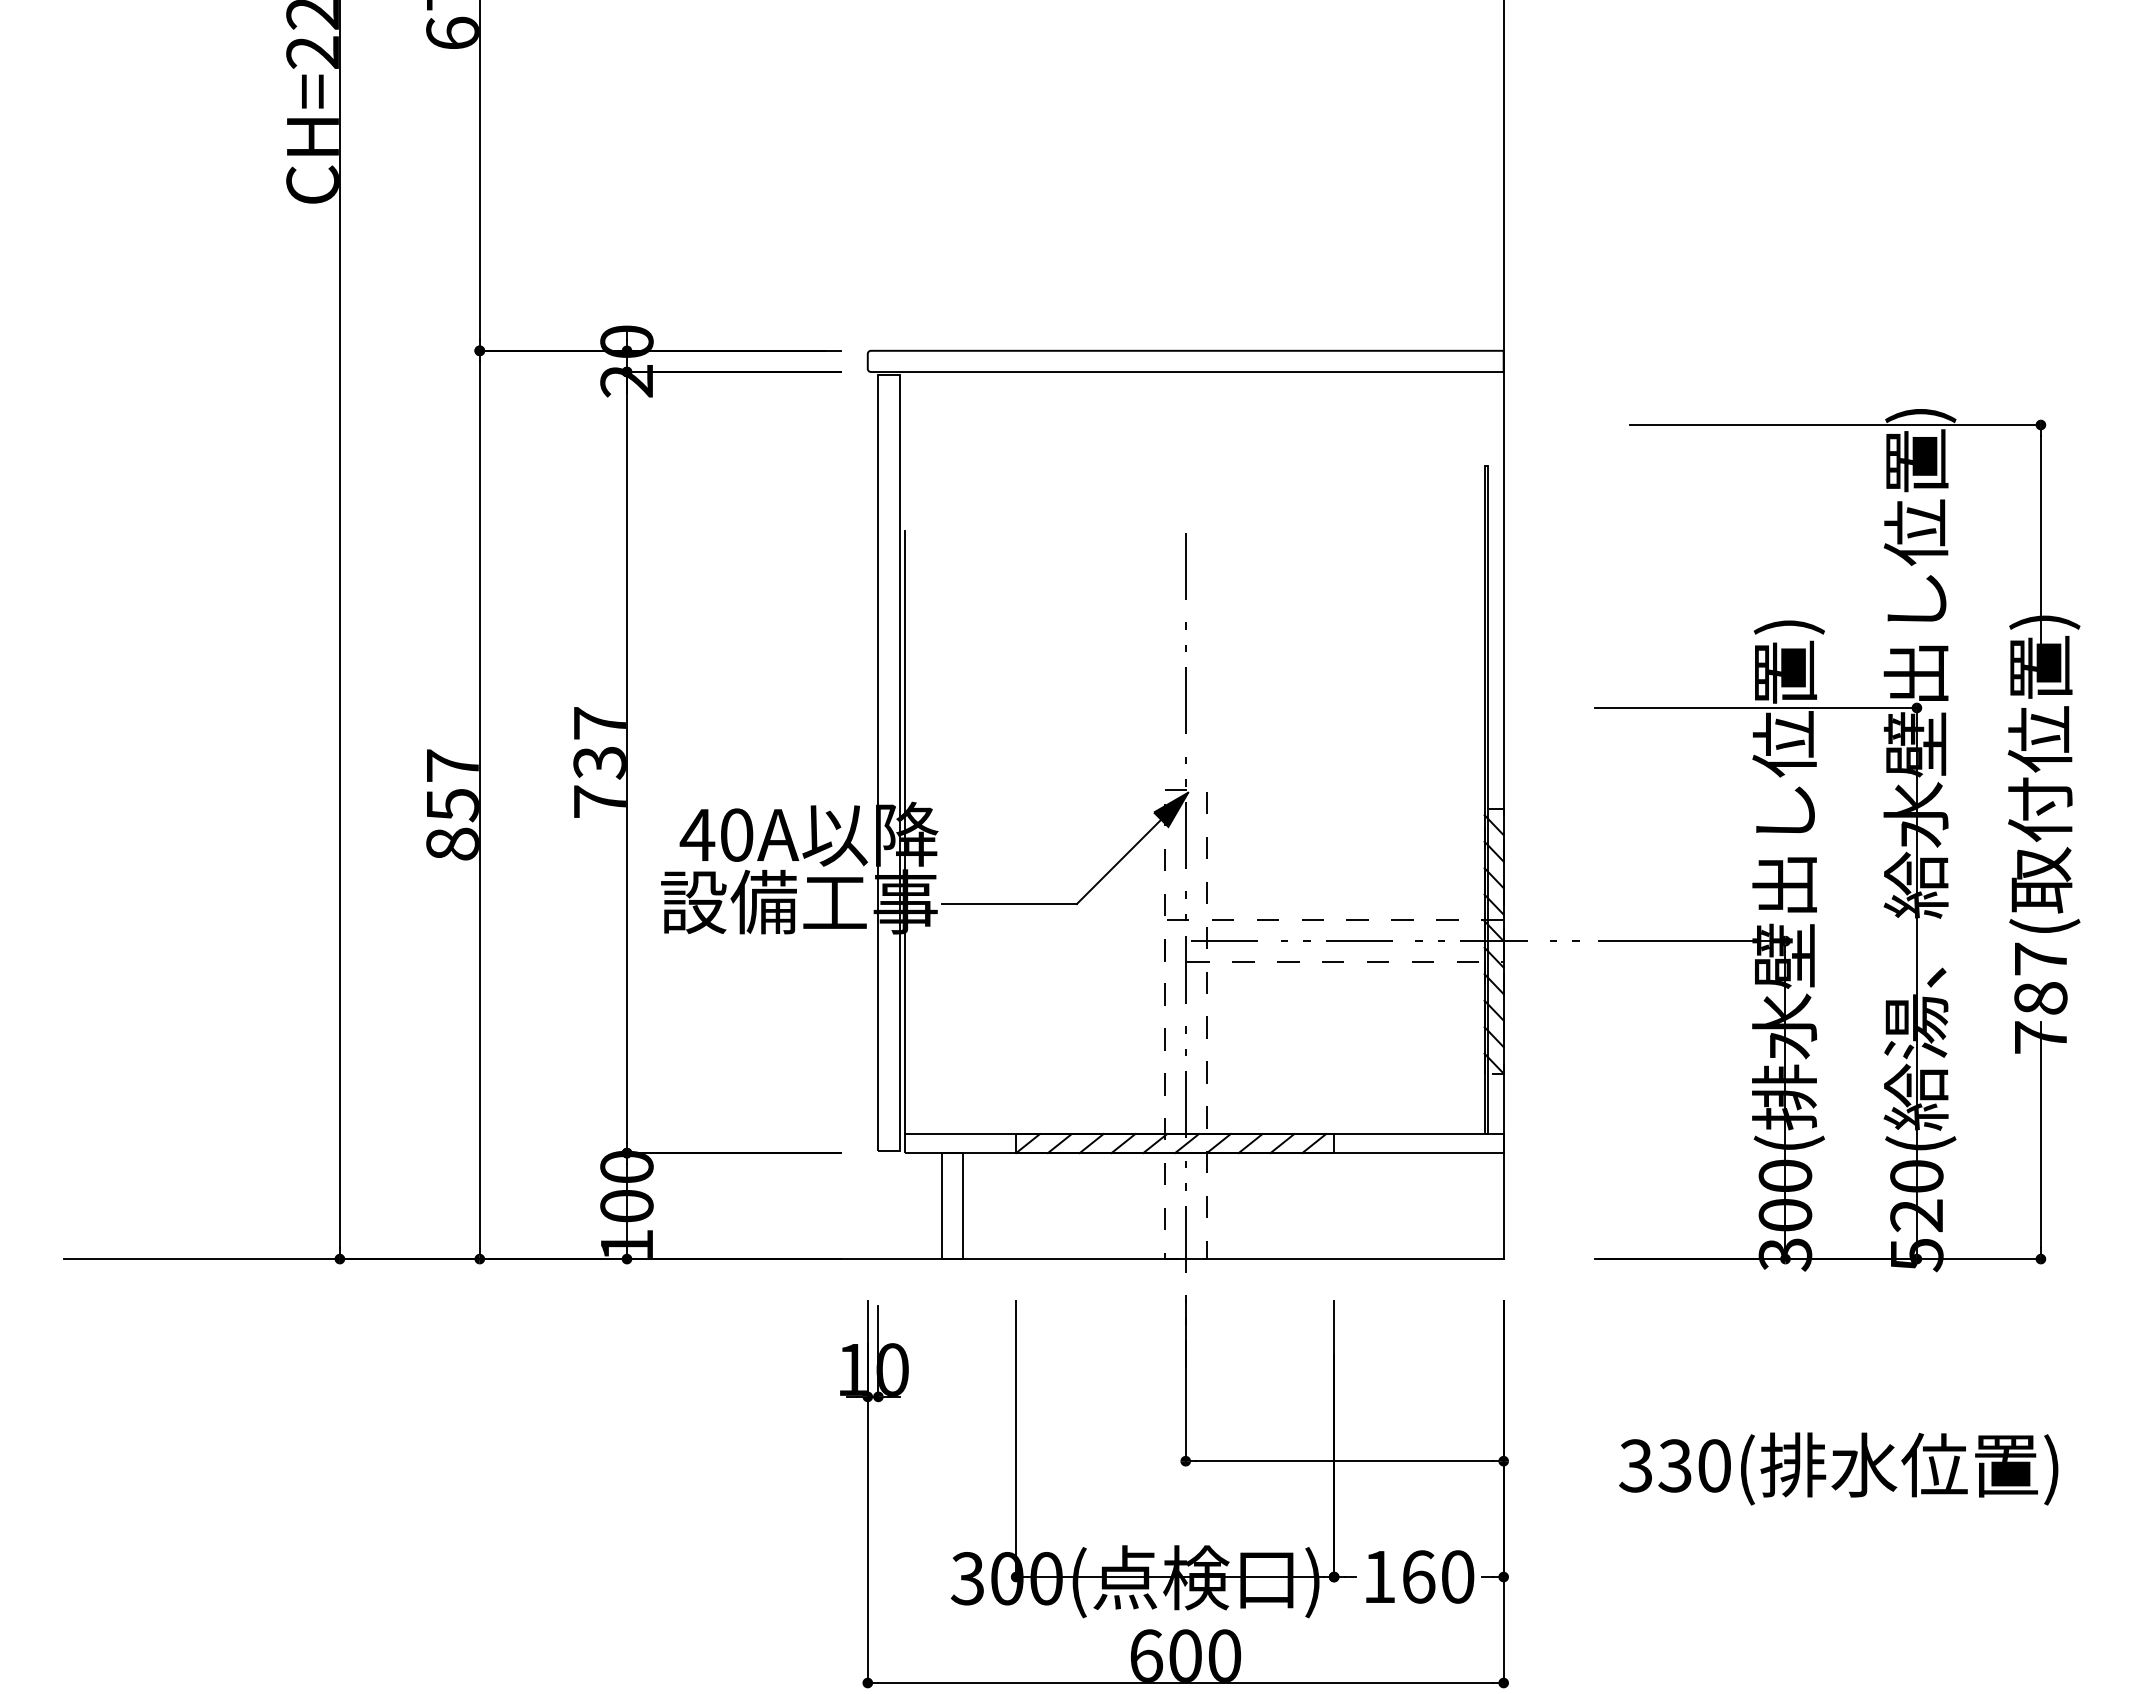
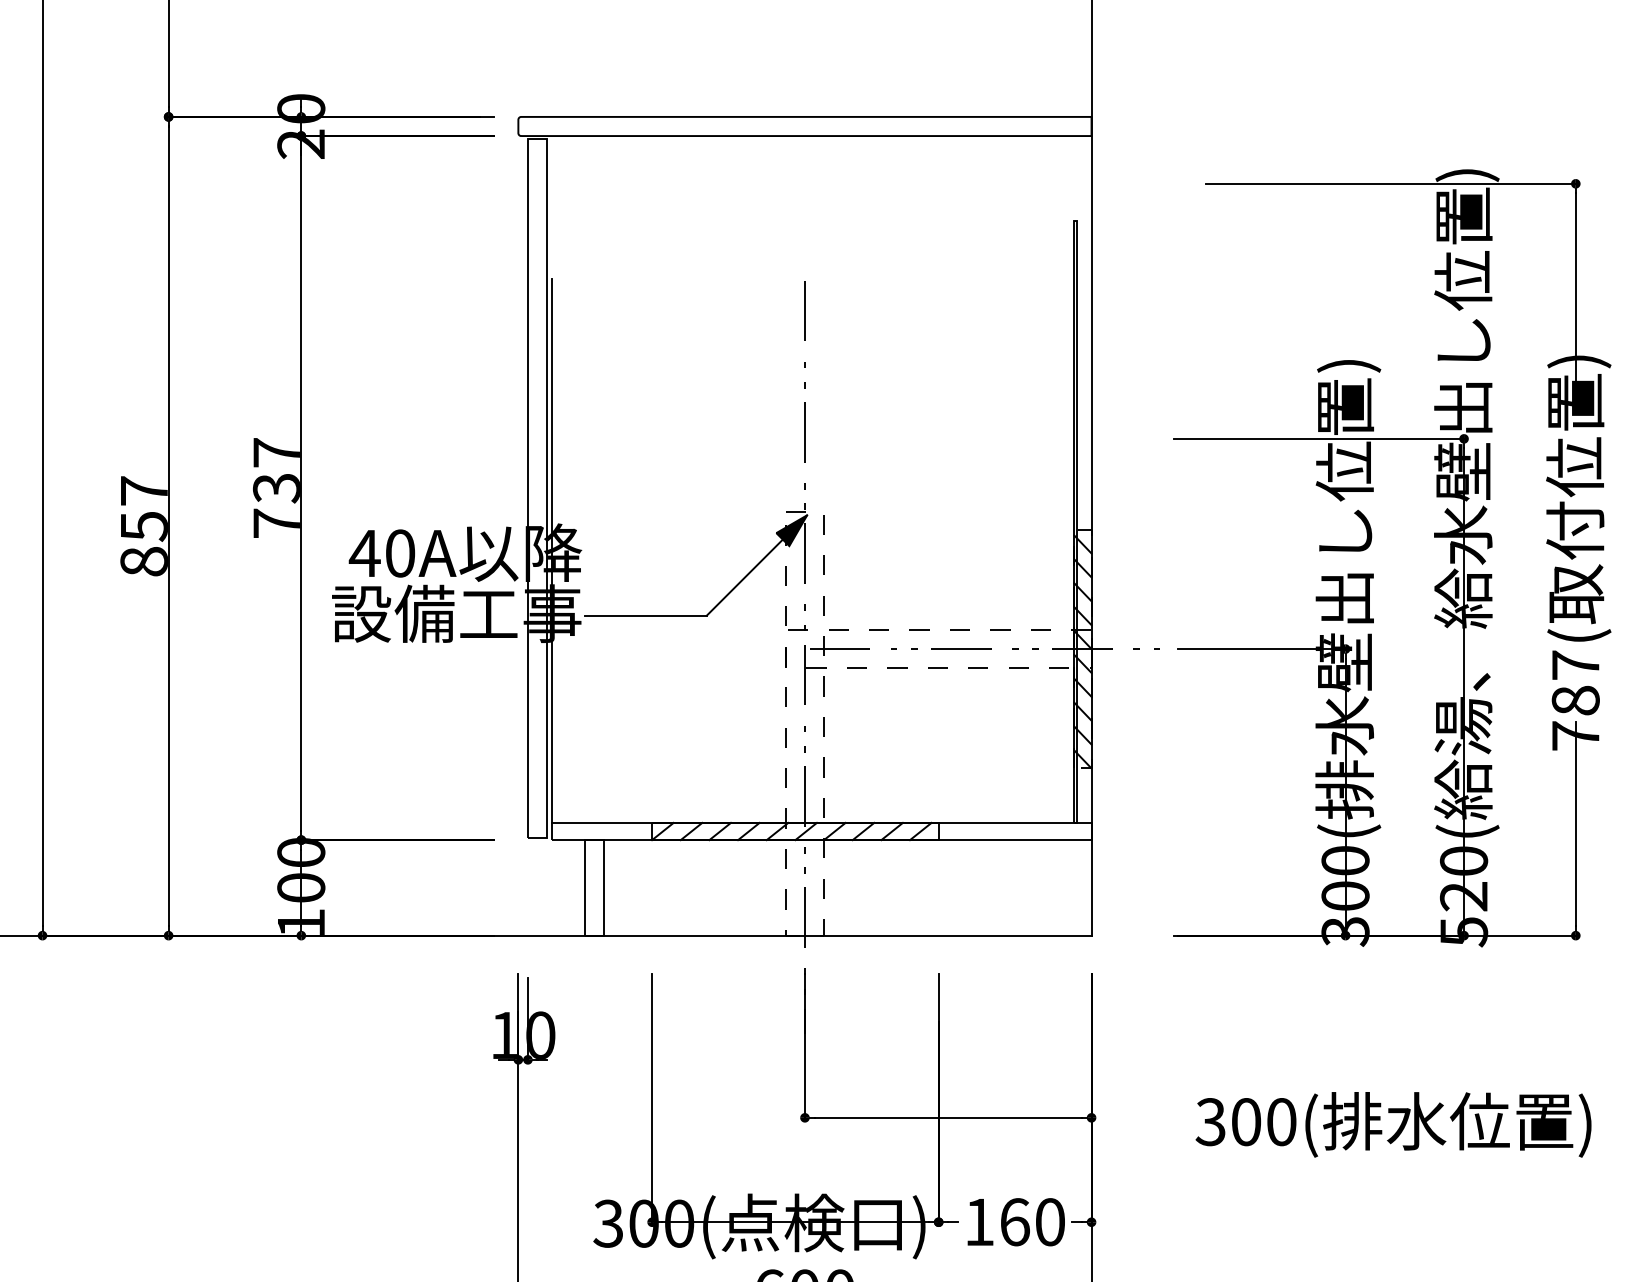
text: (1674, 1465) -> (1245, 1121), 330( -> 300(

